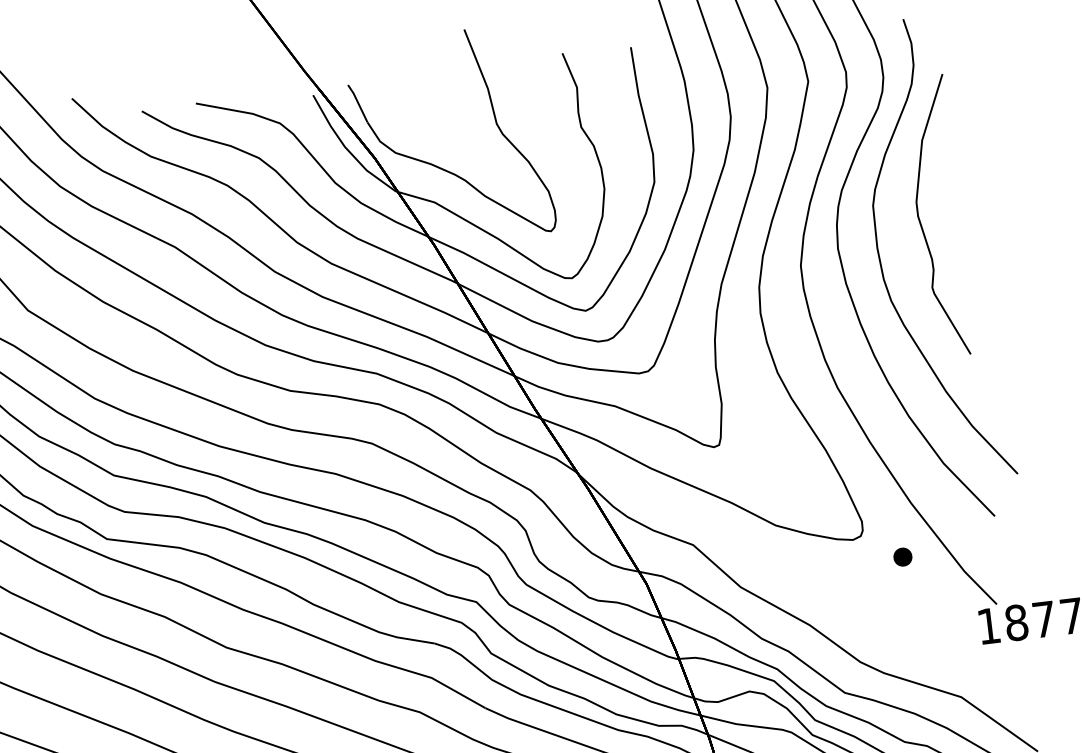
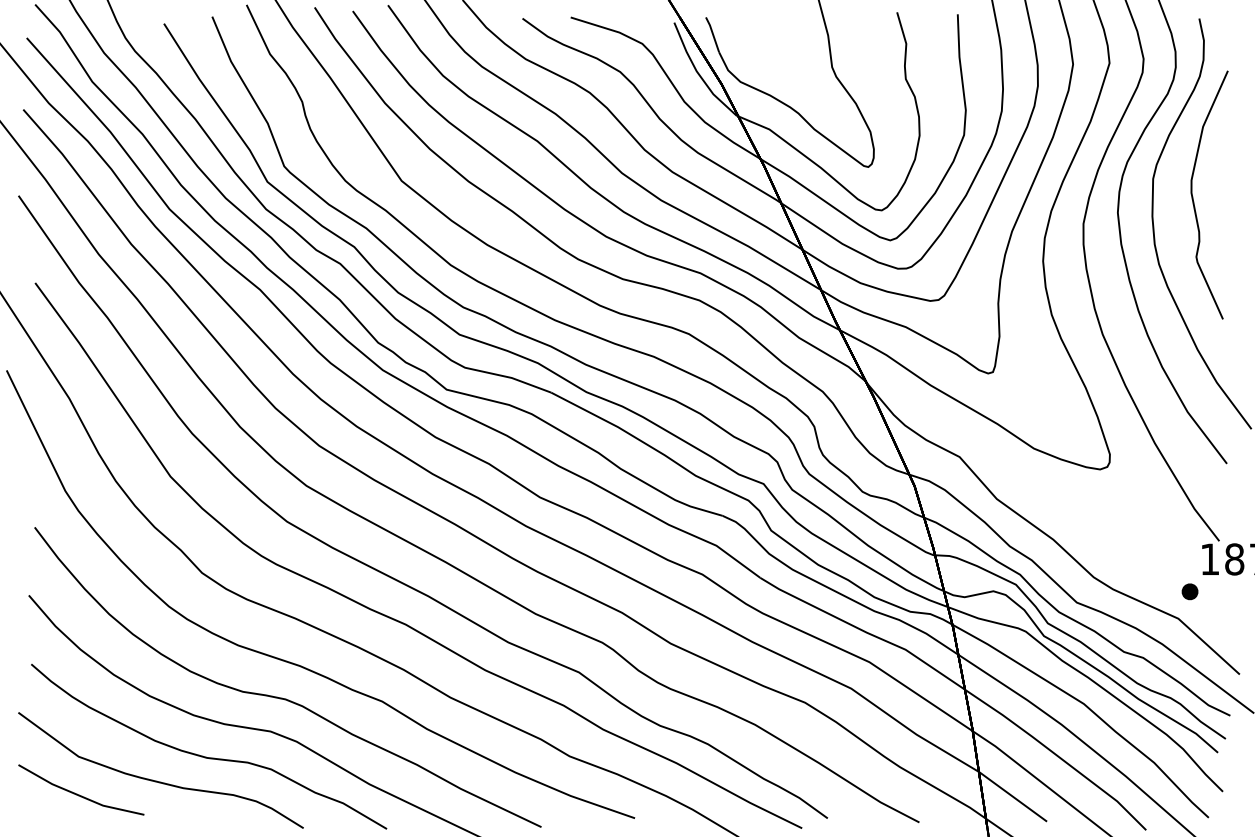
part: (902, 556) -> (1189, 591), moved

